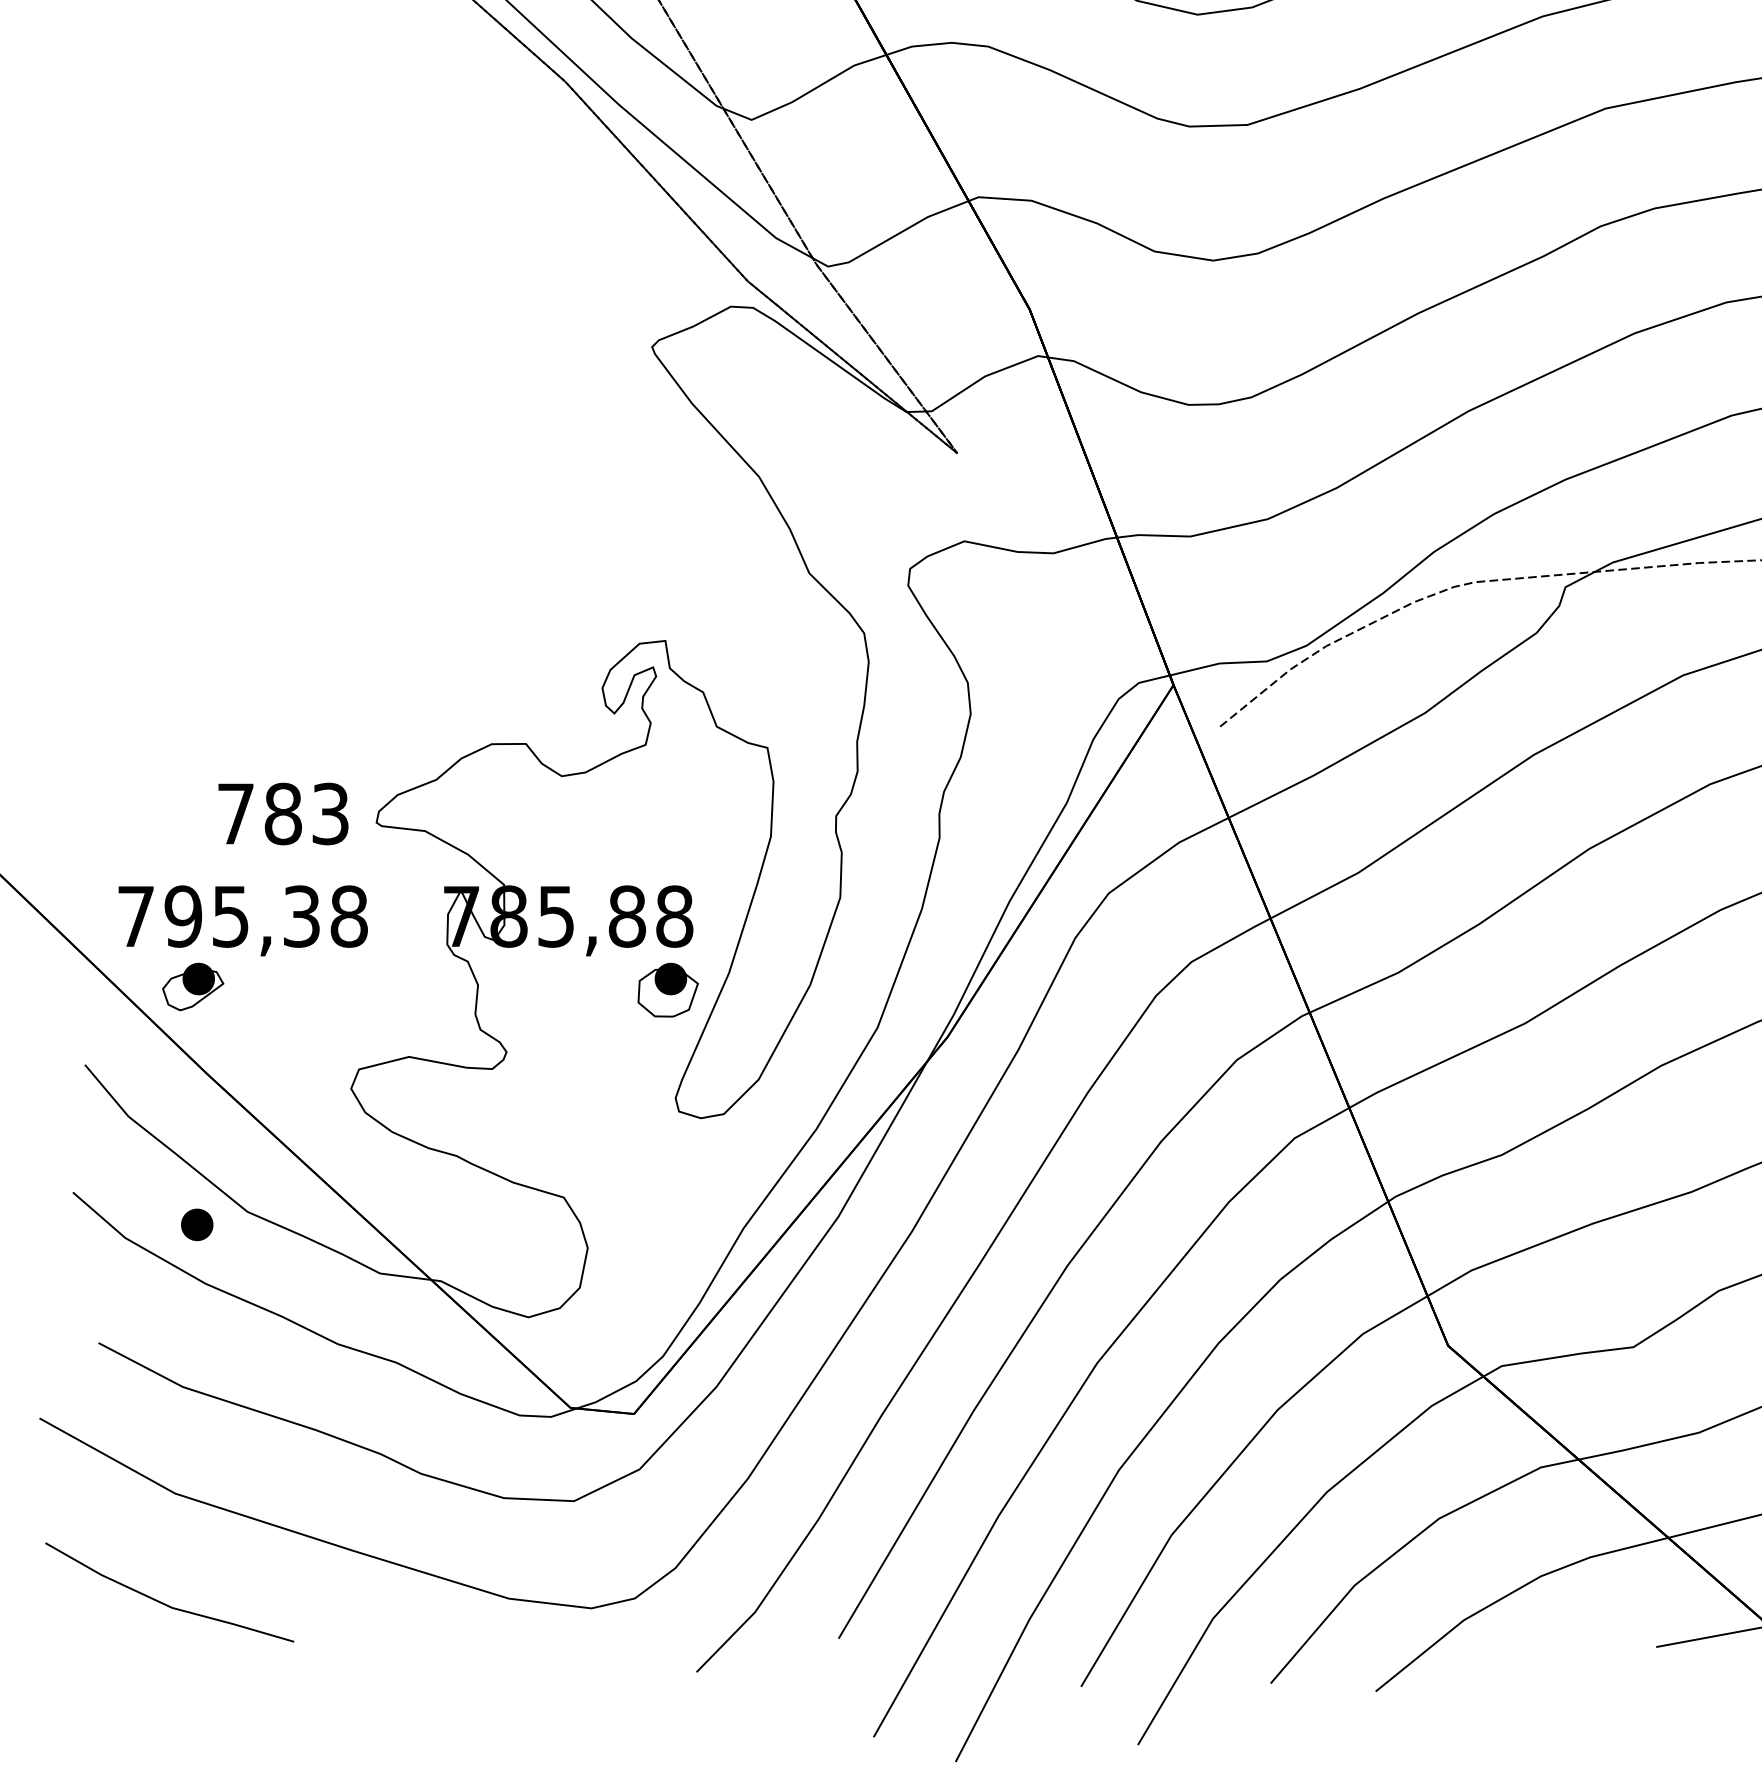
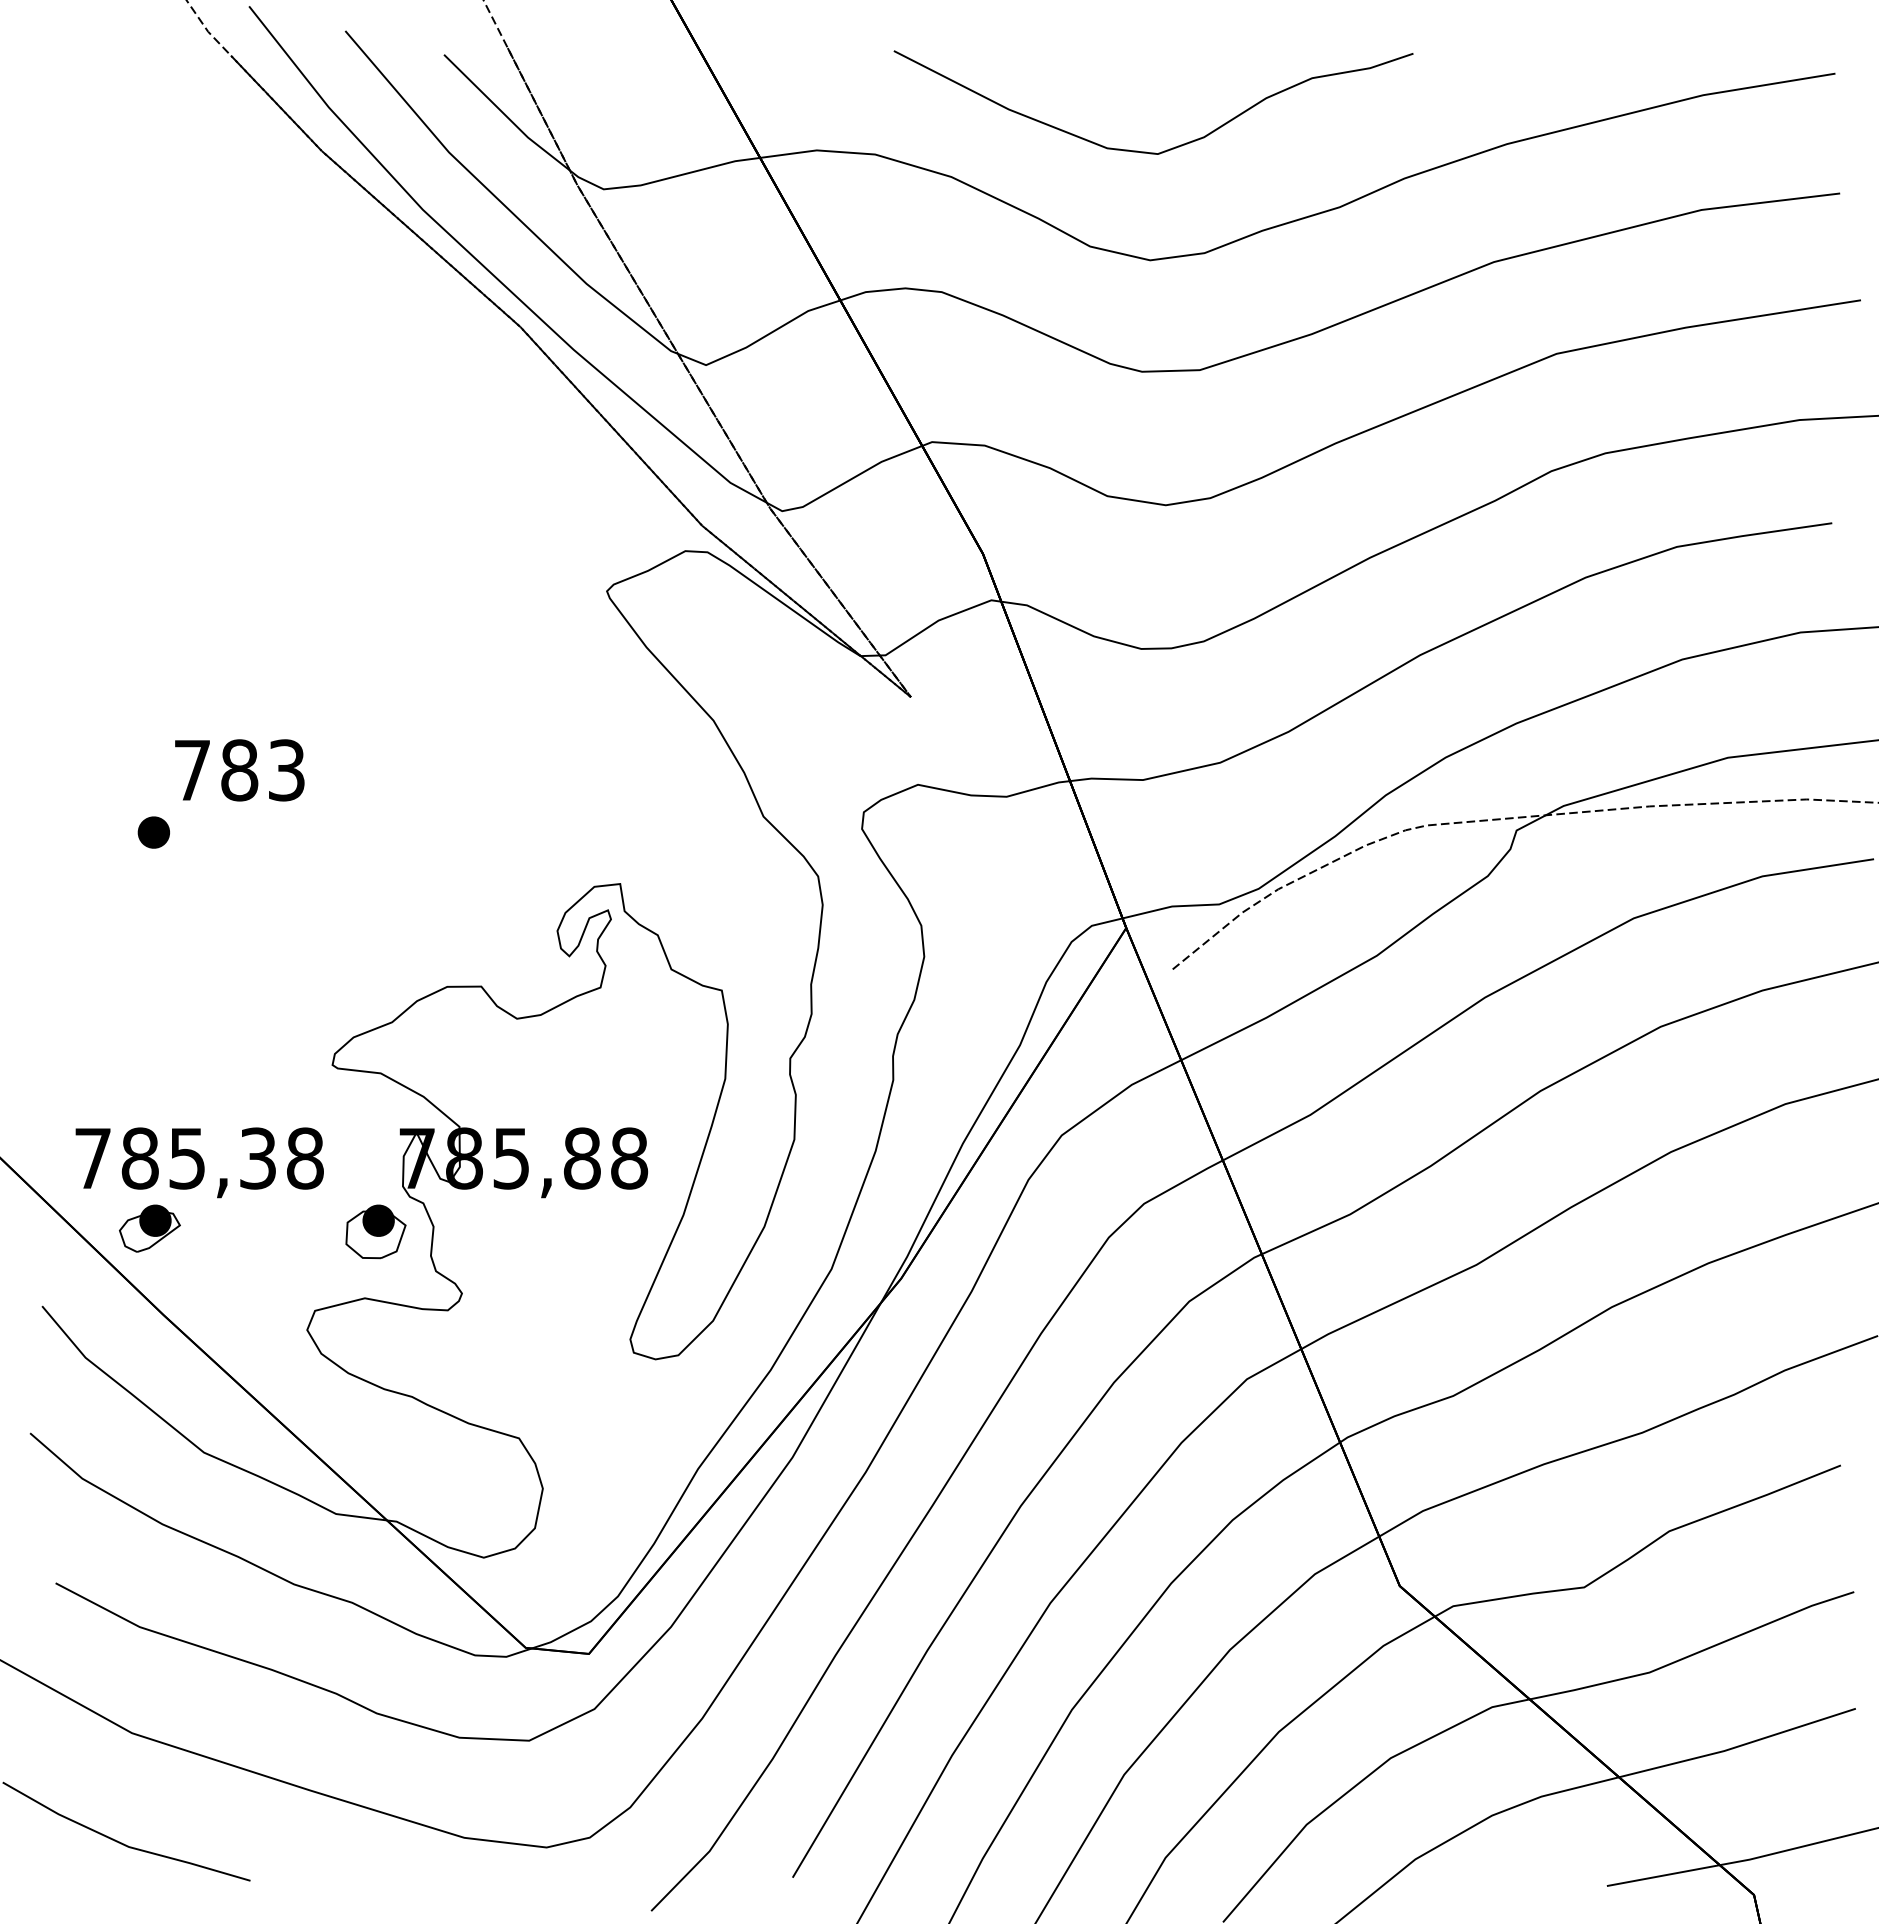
text: (283, 814) -> (239, 770), moved
text: (182, 916) -> (139, 1158), 795,38 -> 785,38
part: (667, 989) -> (375, 1231), moved
part: (196, 1224) -> (153, 832), moved

